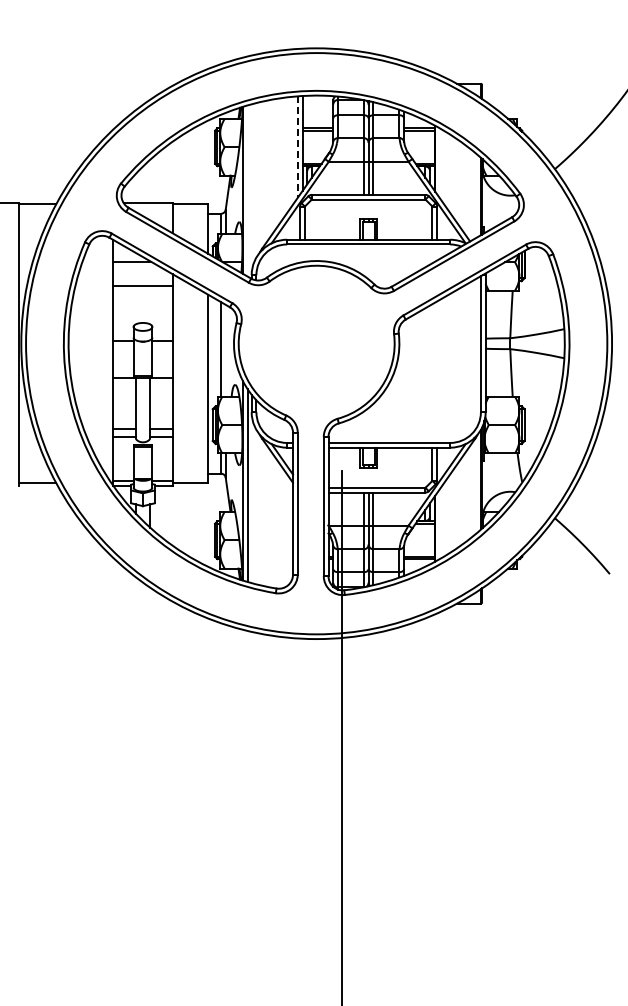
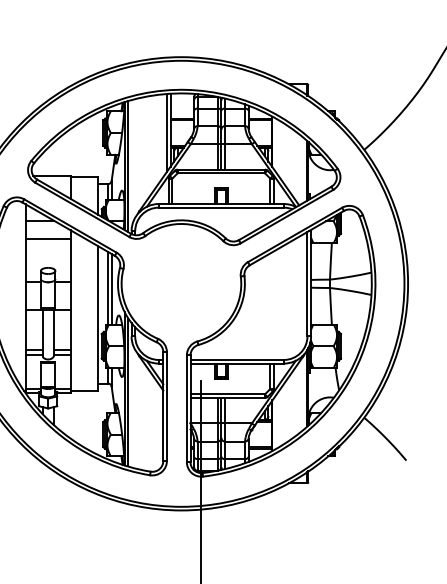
line: (297, 147) -> (166, 133), dashed -> solid
line: (247, 190) -> (128, 166), added
line: (225, 350) -> (111, 289), added

